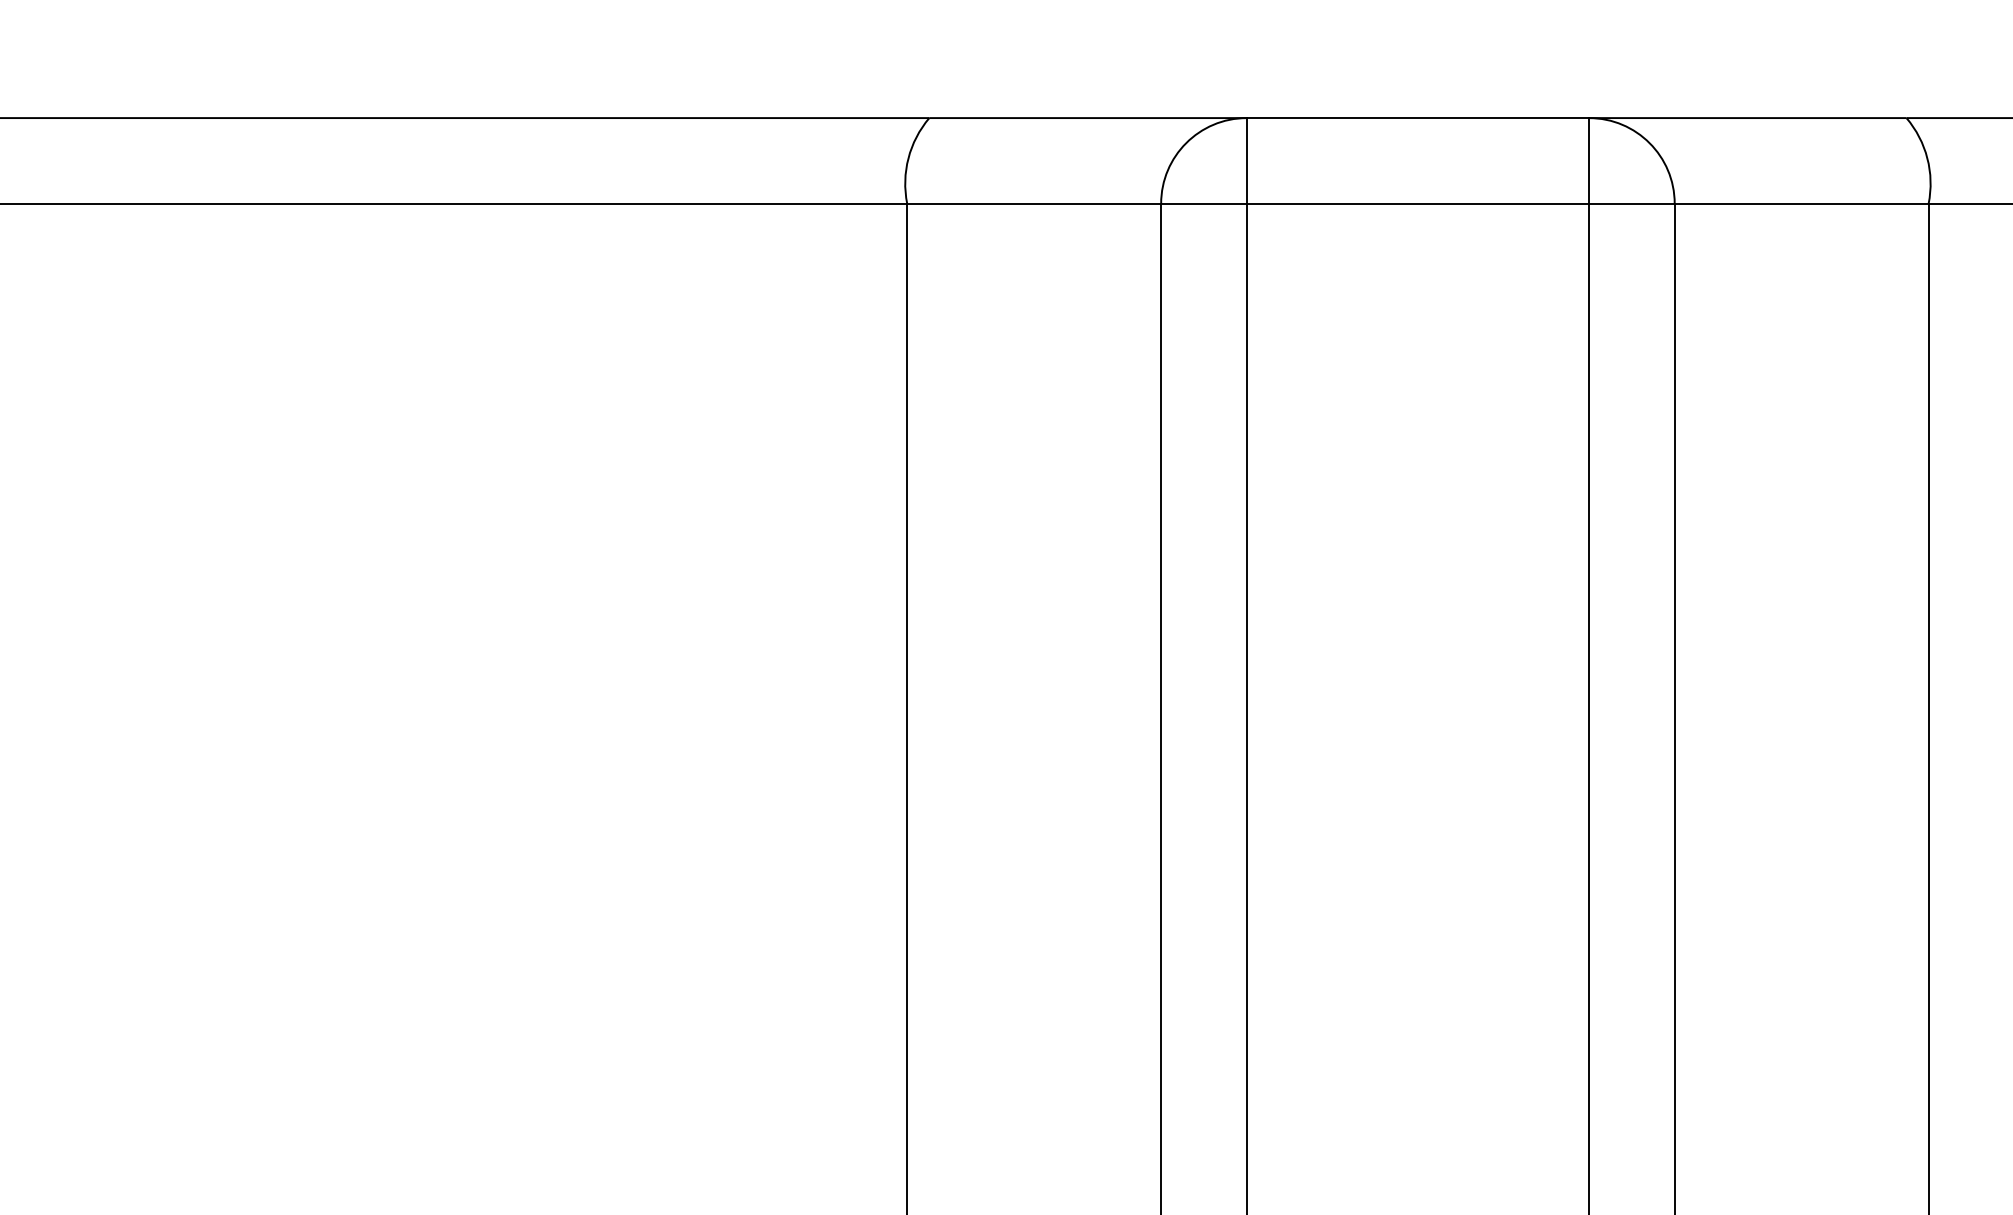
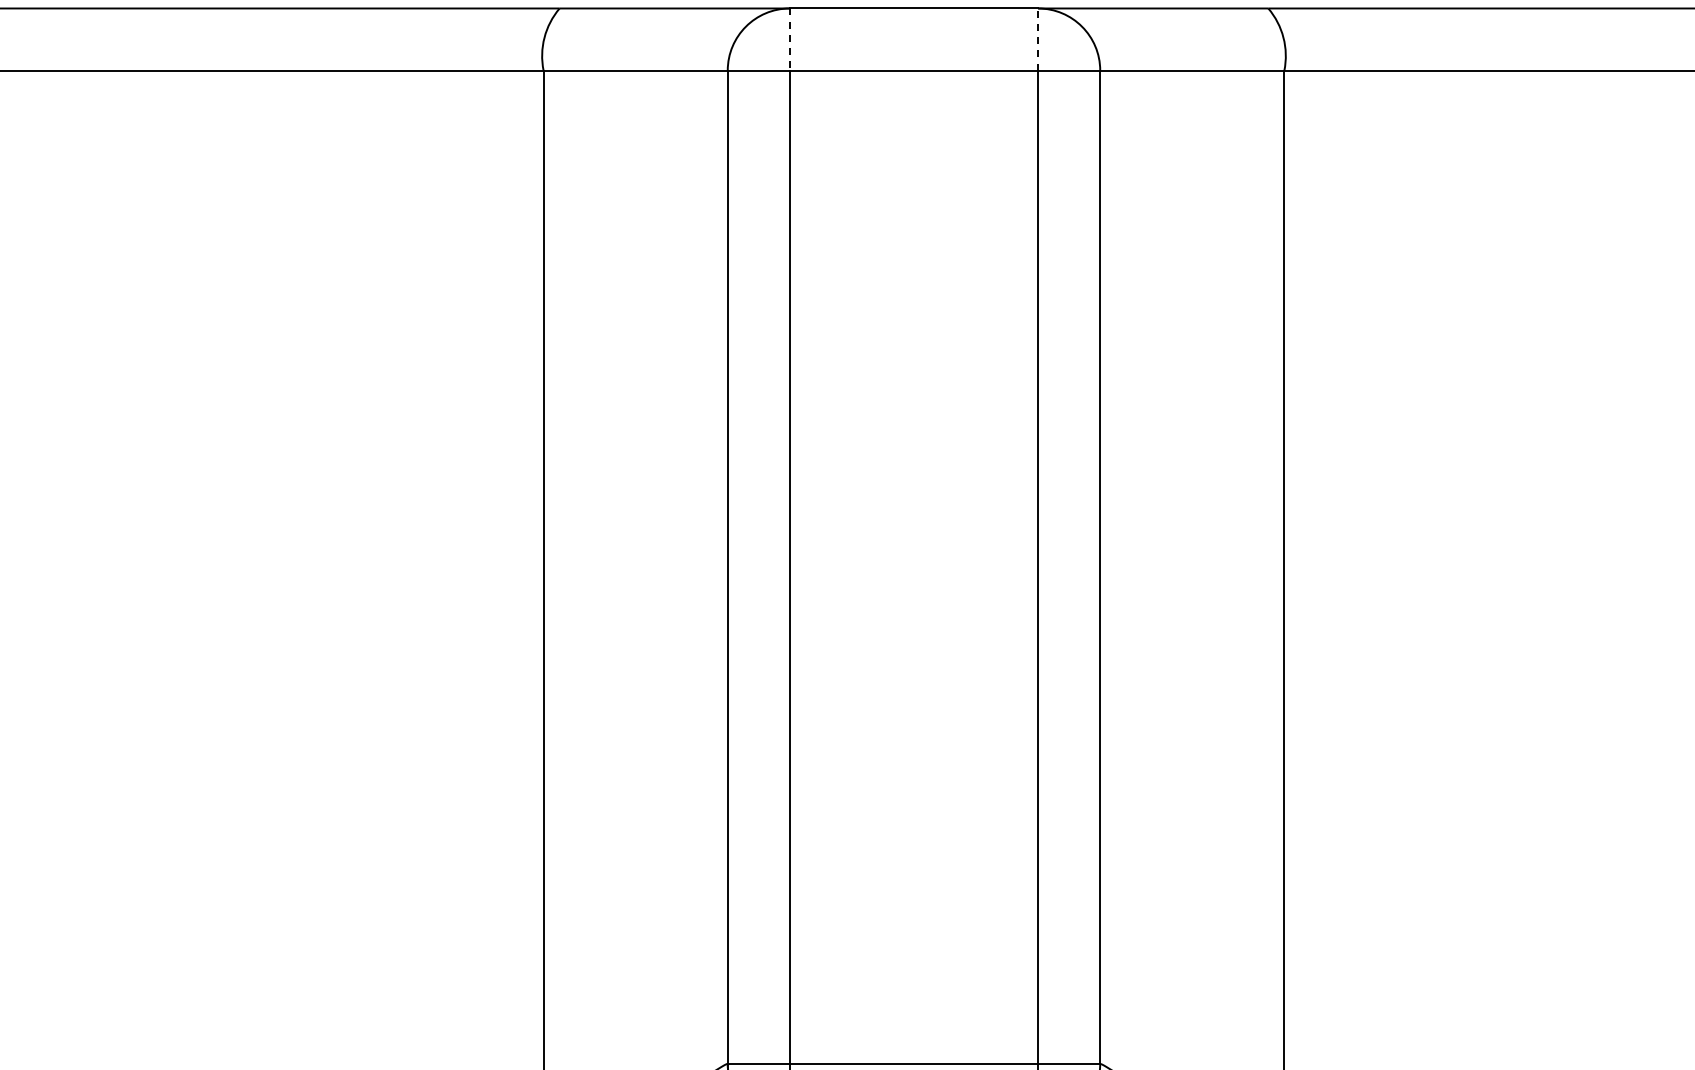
line: (1589, 160) -> (1038, 39), solid -> dashed
line: (1246, 162) -> (789, 40), solid -> dashed

